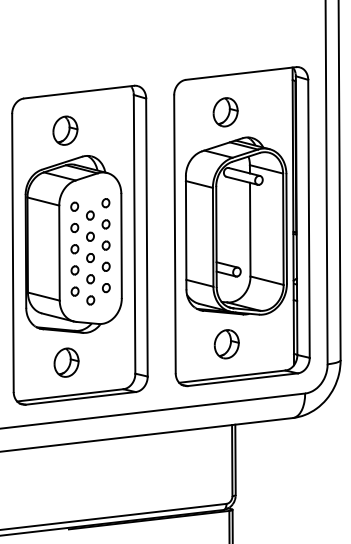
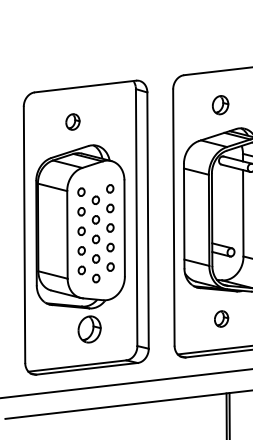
part: (225, 112) -> (220, 105), size x0.7
part: (65, 130) -> (72, 121), size x0.6
part: (226, 344) -> (221, 319), size x0.6
part: (66, 362) -> (89, 329), moved

